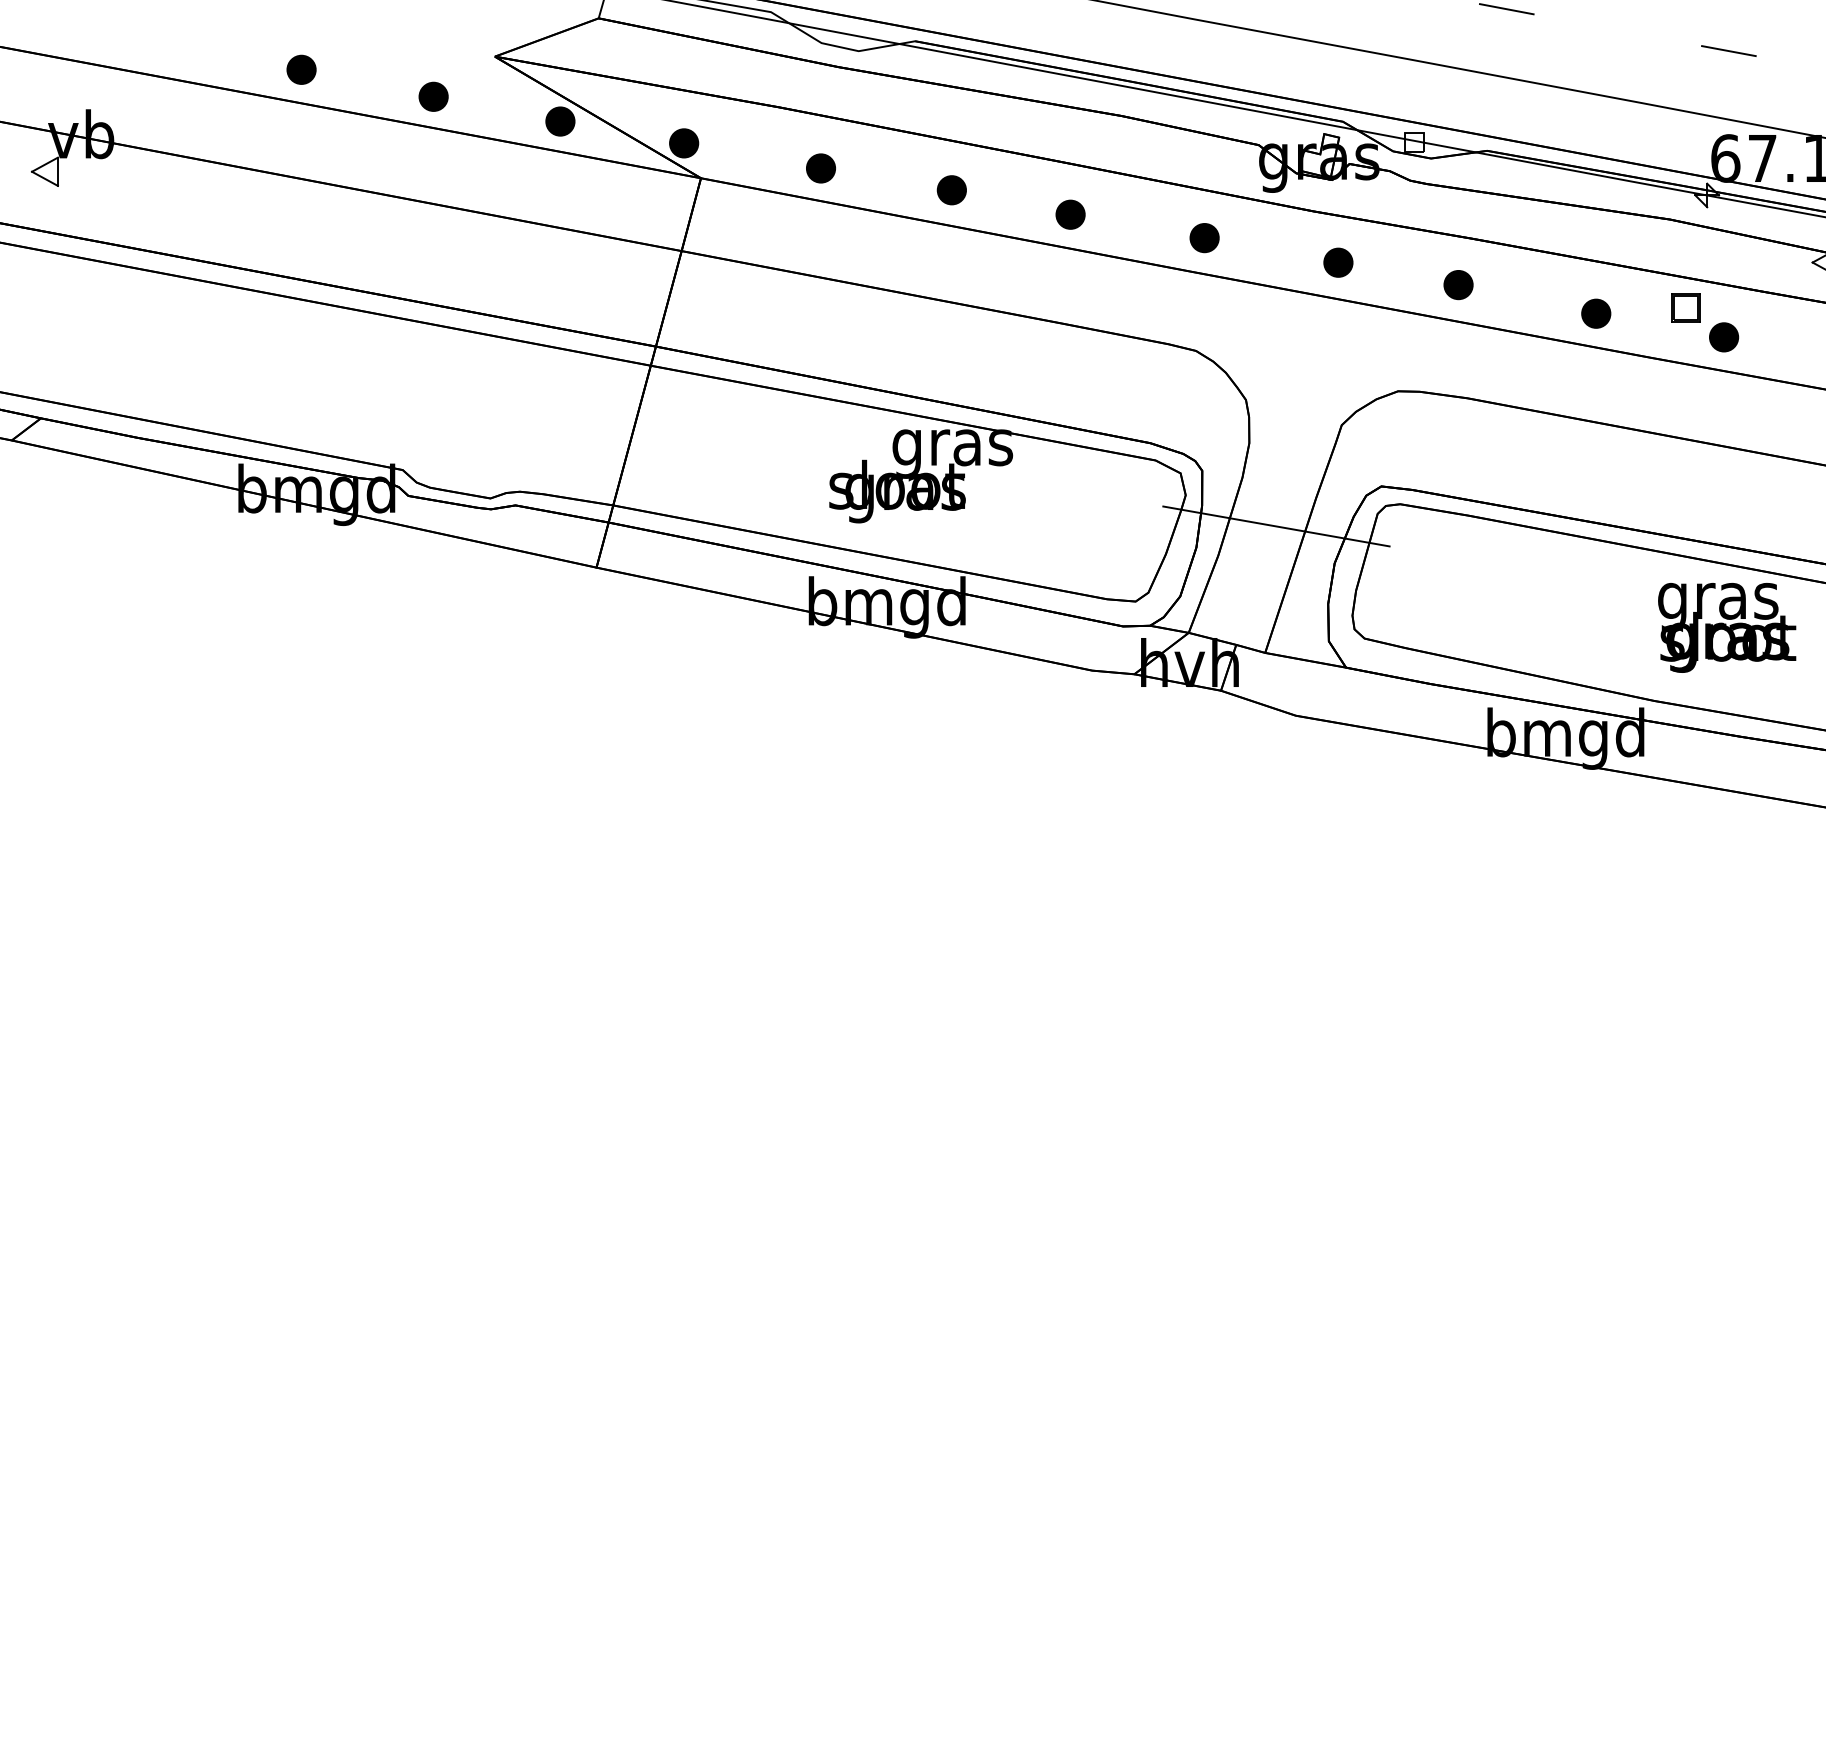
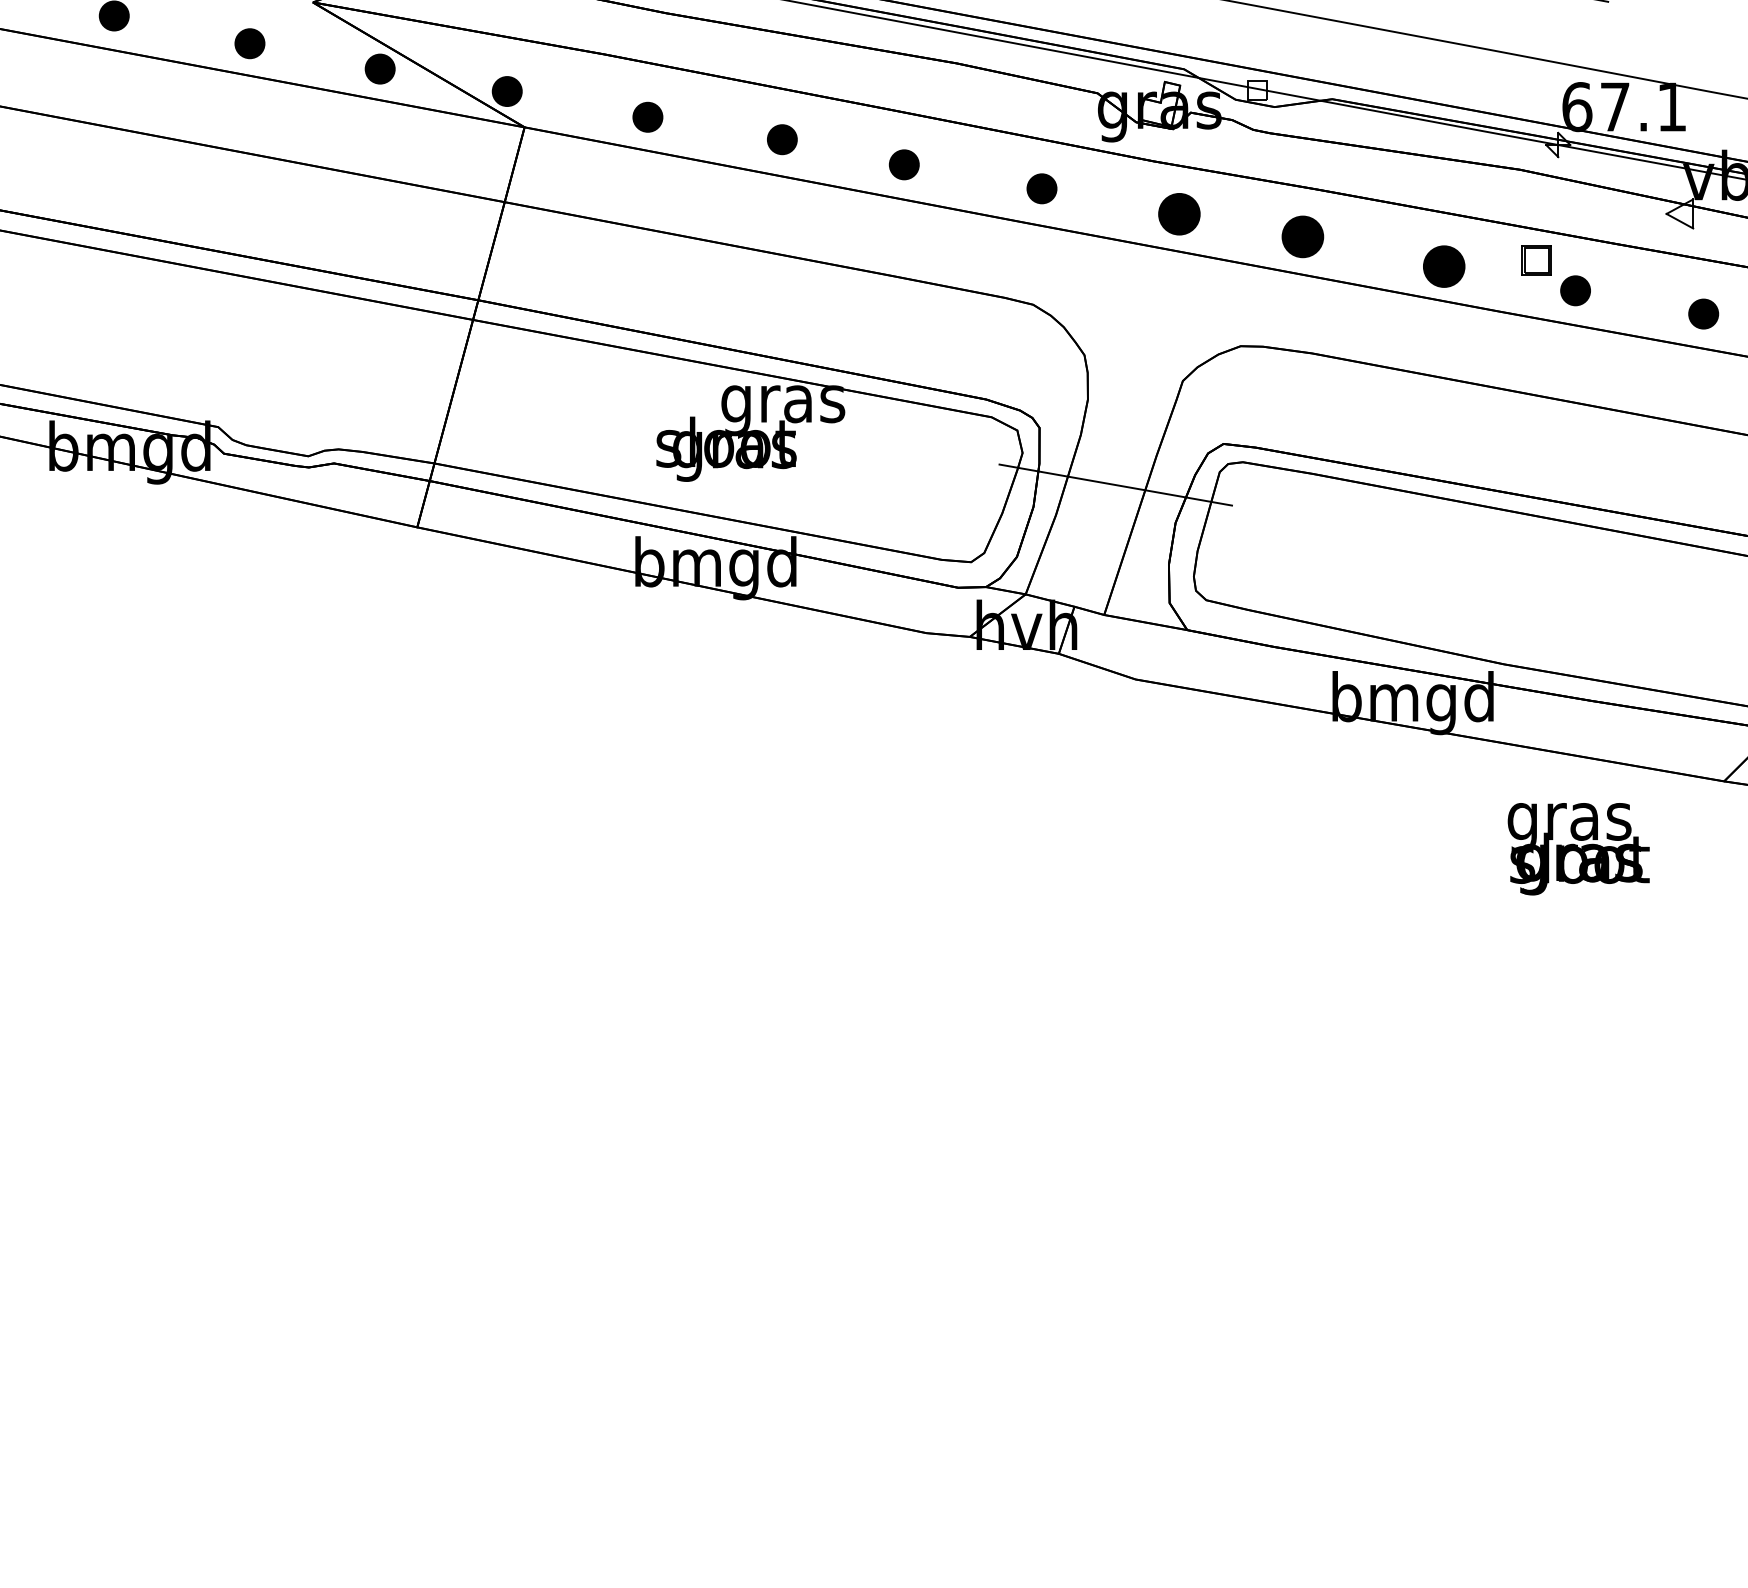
part: (1338, 262) -> (1179, 213), size x1.4
part: (1458, 285) -> (1302, 237), size x1.4
part: (1596, 313) -> (1444, 266), size x1.4
text: (1727, 627) -> (1579, 848), moved

